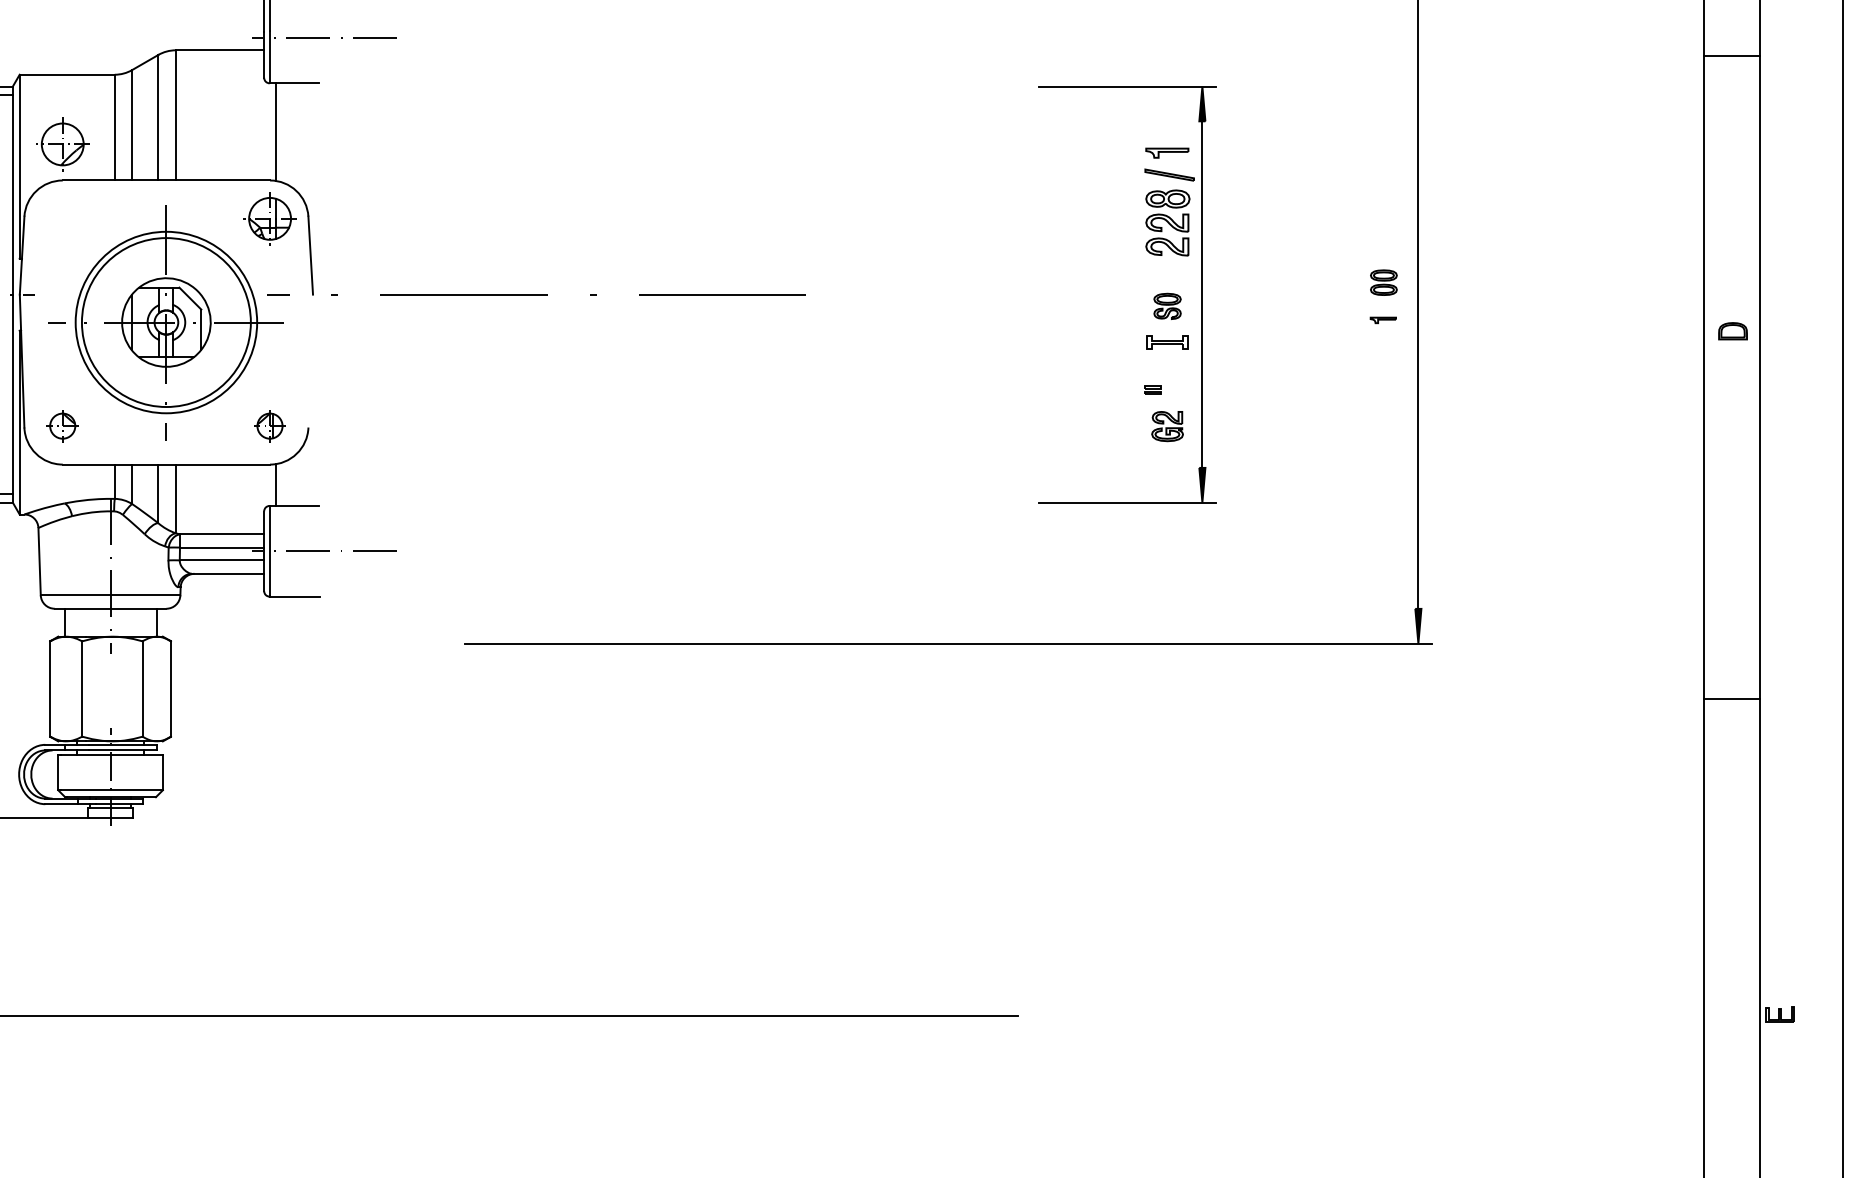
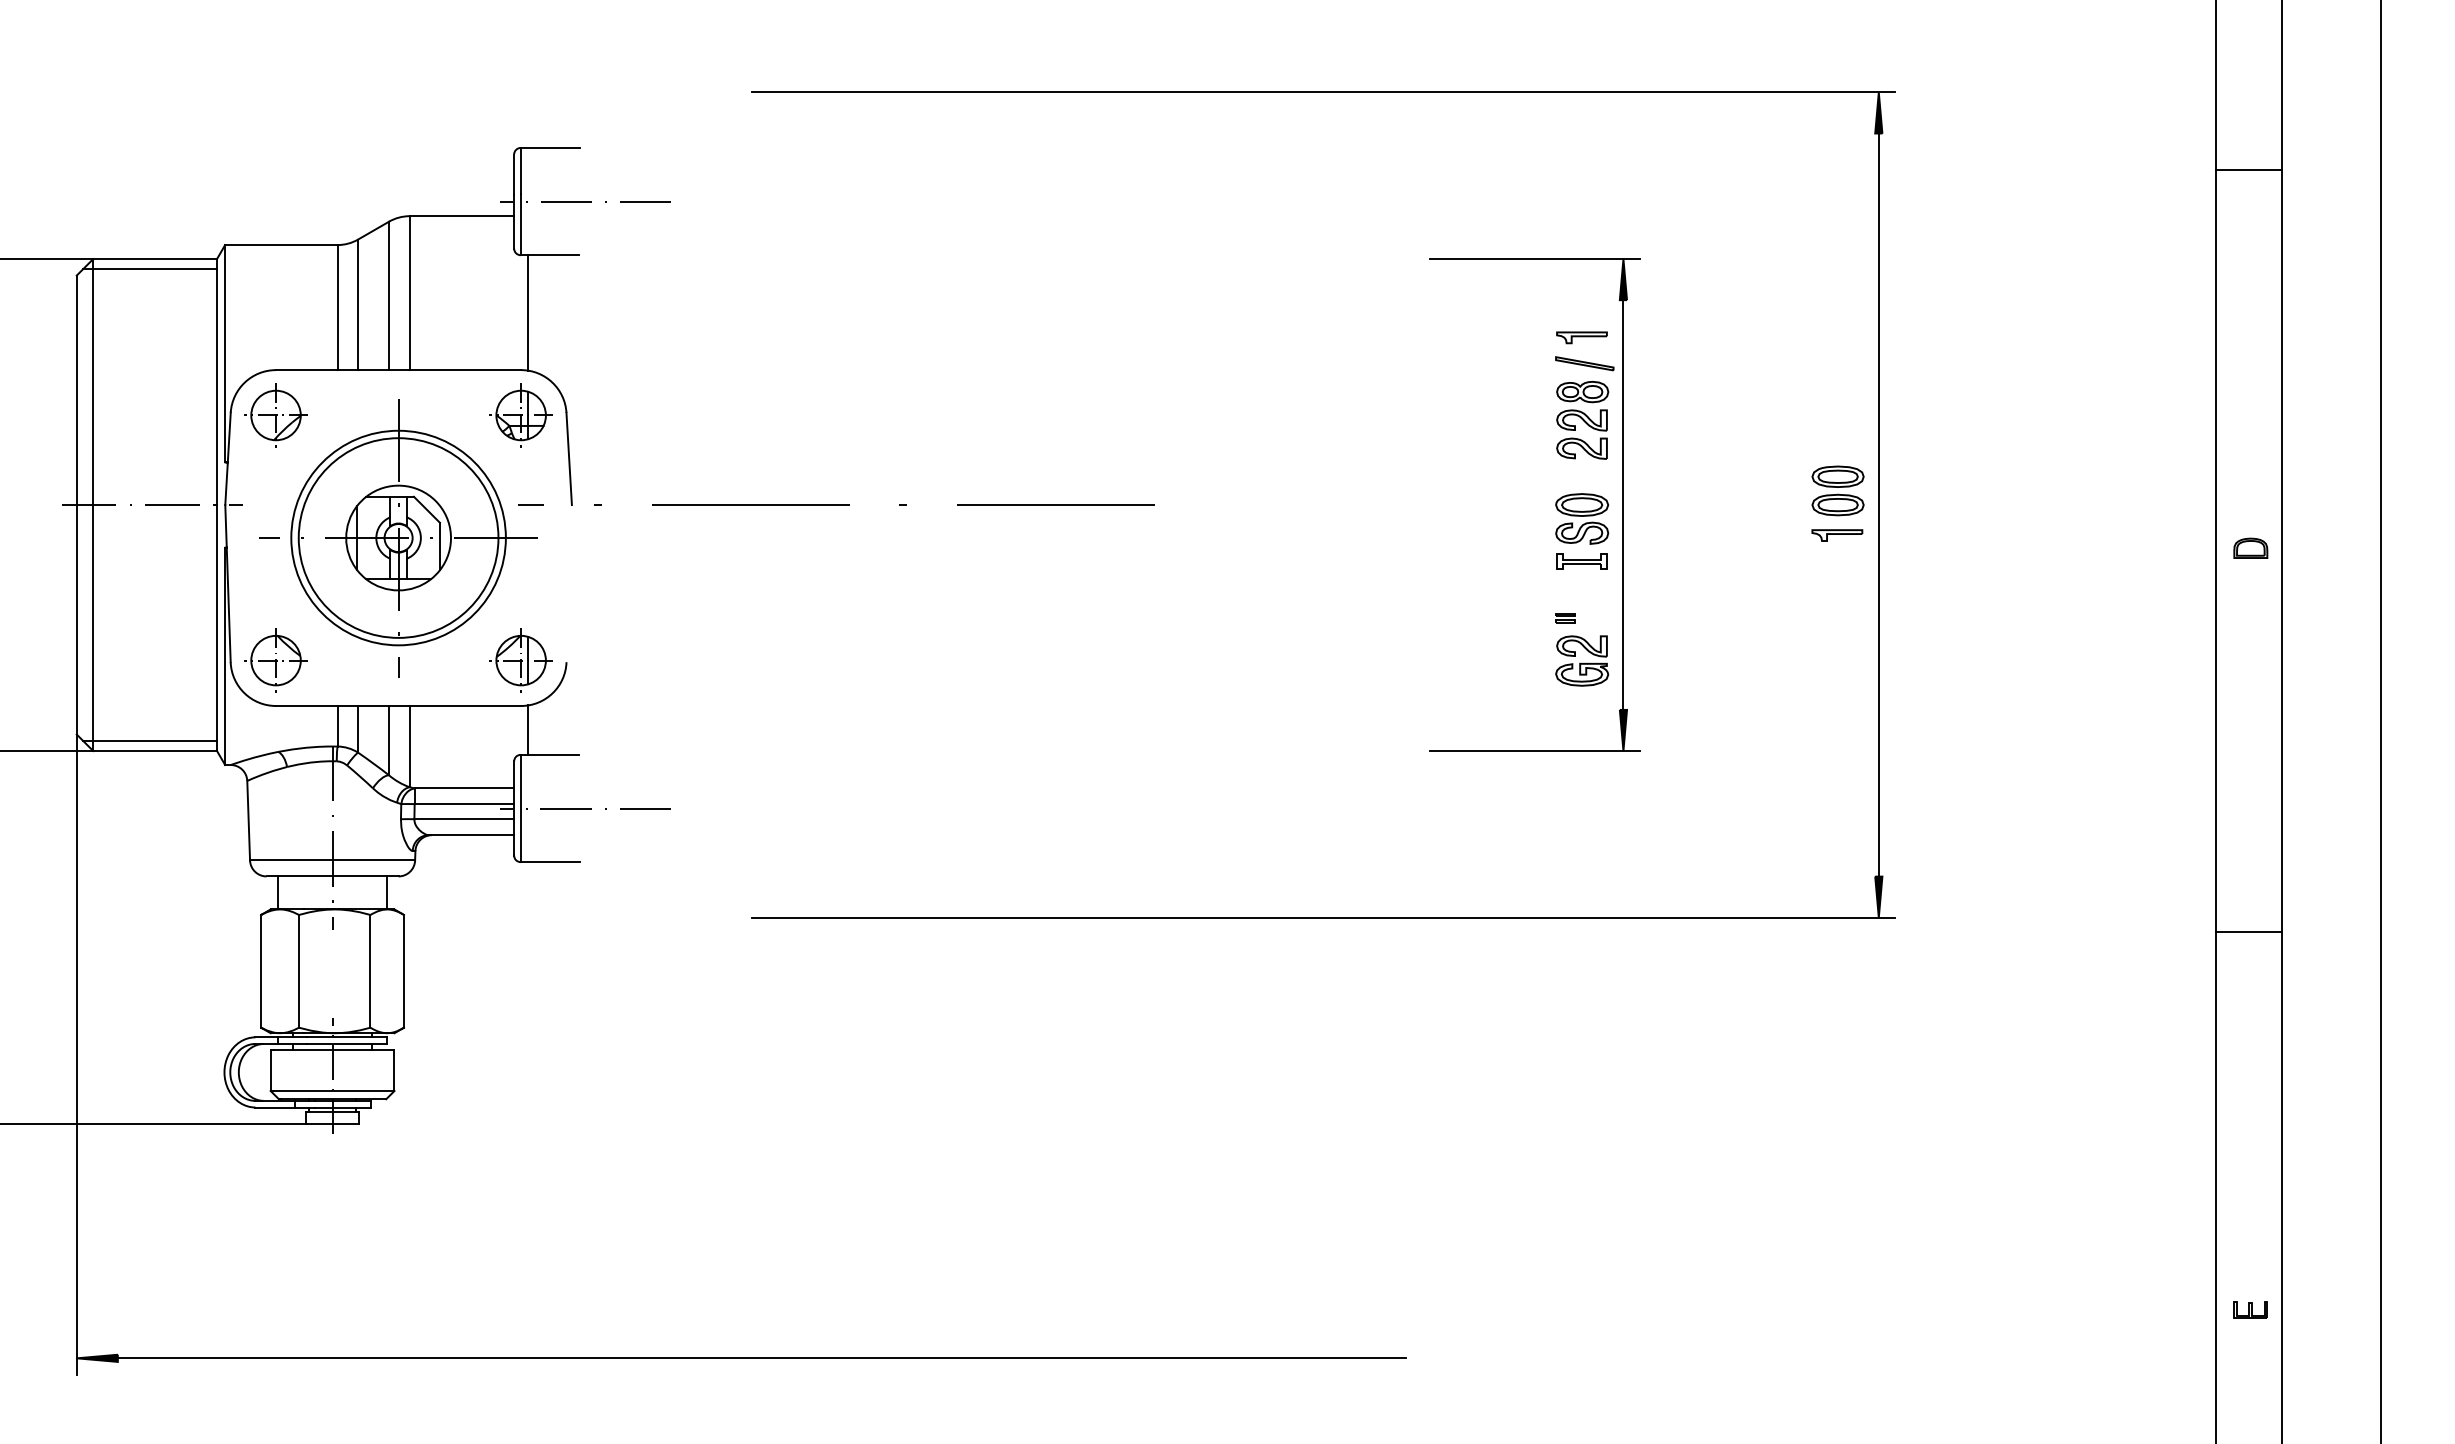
line: (1731, 56) -> (2249, 170), moved
part: (62, 144) -> (275, 415), moved
part: (1383, 282) -> (1837, 490), size x1.67
part: (1167, 306) -> (1582, 518), size x1.67
part: (1383, 320) -> (1837, 535), size x1.67
part: (62, 426) -> (275, 660), size x1.67
part: (269, 426) -> (520, 660), size x1.67
part: (1167, 426) -> (1582, 660), size x1.43
line: (1731, 699) -> (2249, 932), moved
part: (1780, 1013) -> (2250, 1309), moved

